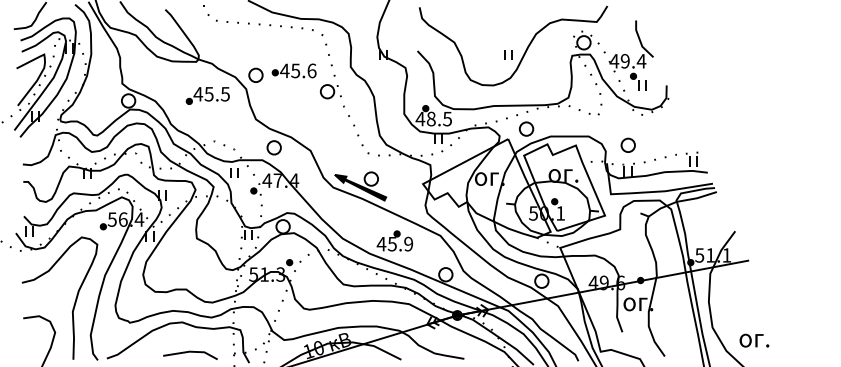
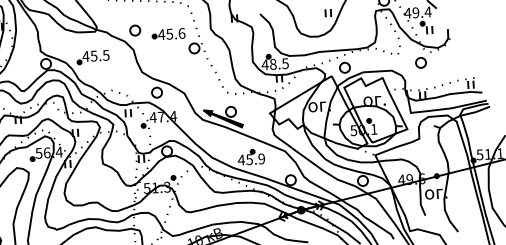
part: (255, 74) -> (134, 29), moved
part: (207, 95) -> (92, 57), moved
part: (627, 144) -> (420, 62), moved

